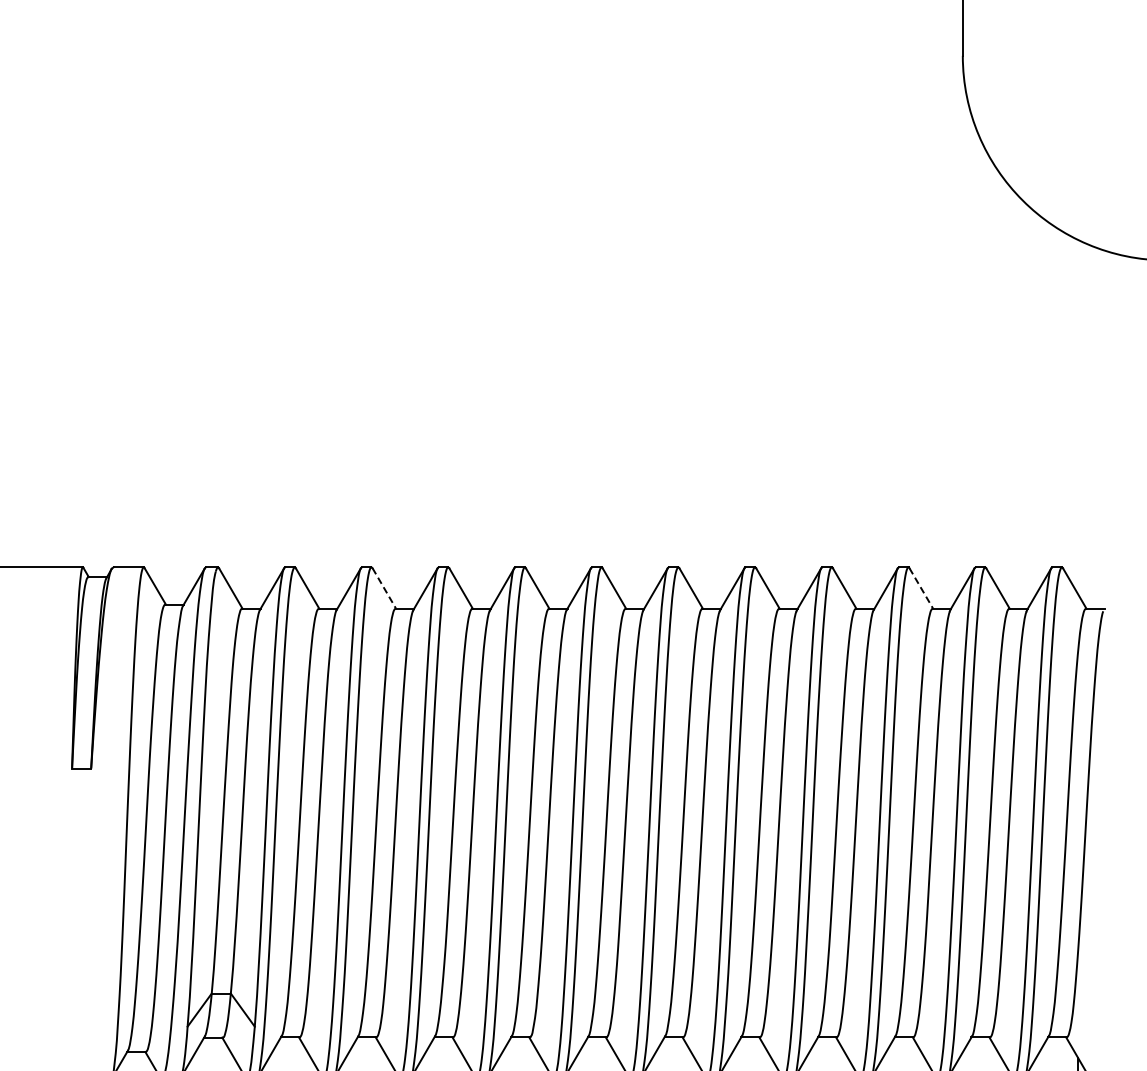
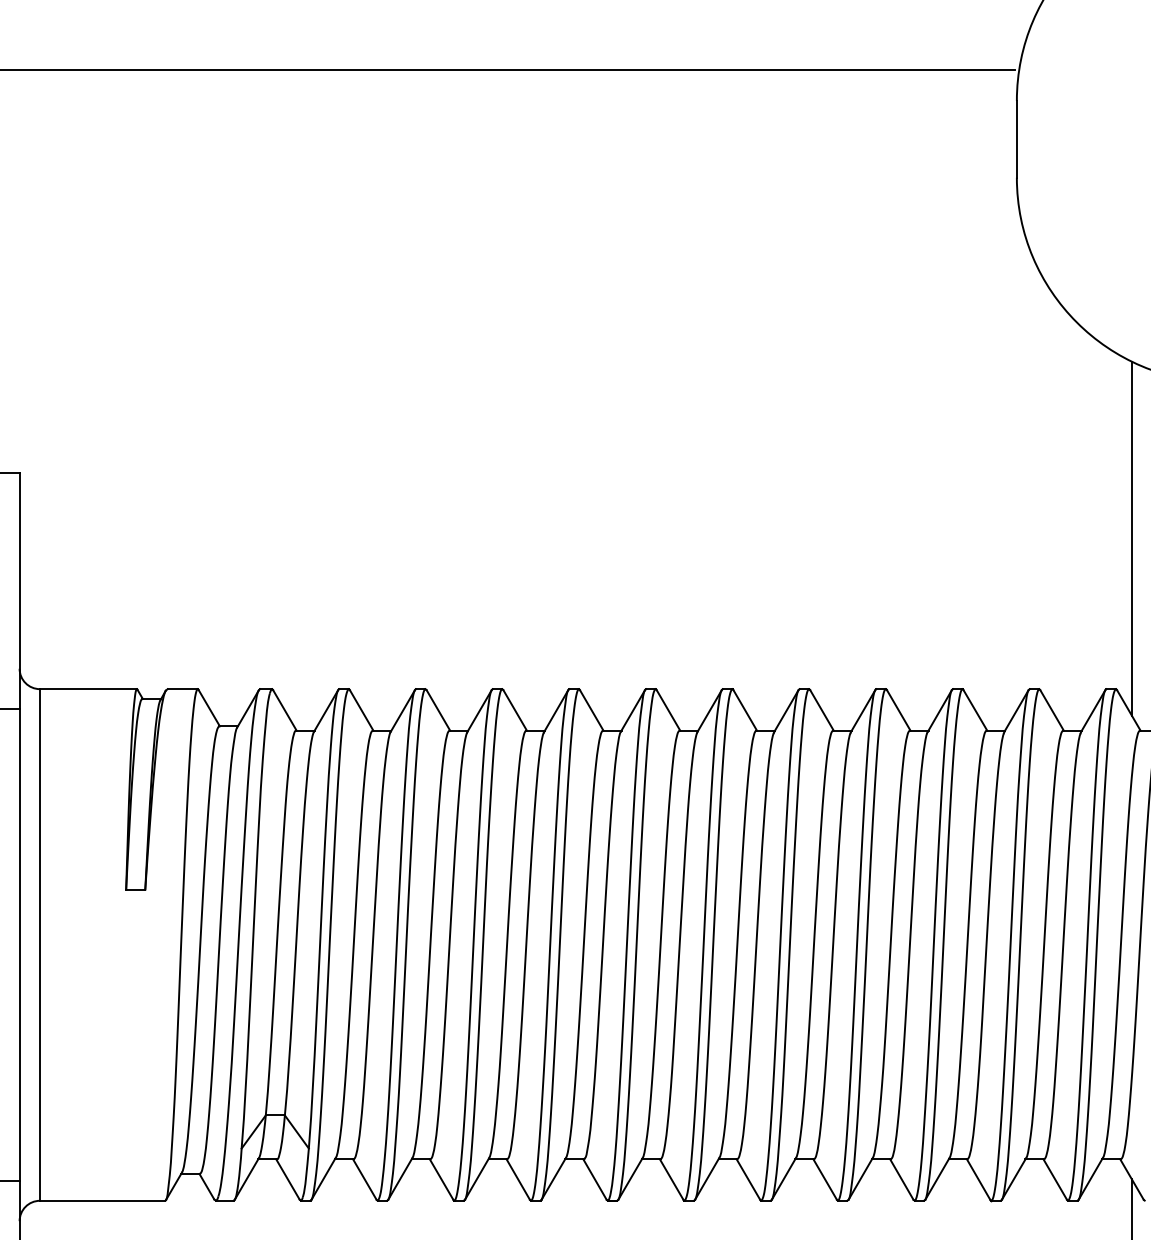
line: (1078, 416) -> (1132, 538), added
line: (384, 588) -> (438, 710), dashed -> solid
line: (921, 588) -> (975, 710), dashed -> solid

